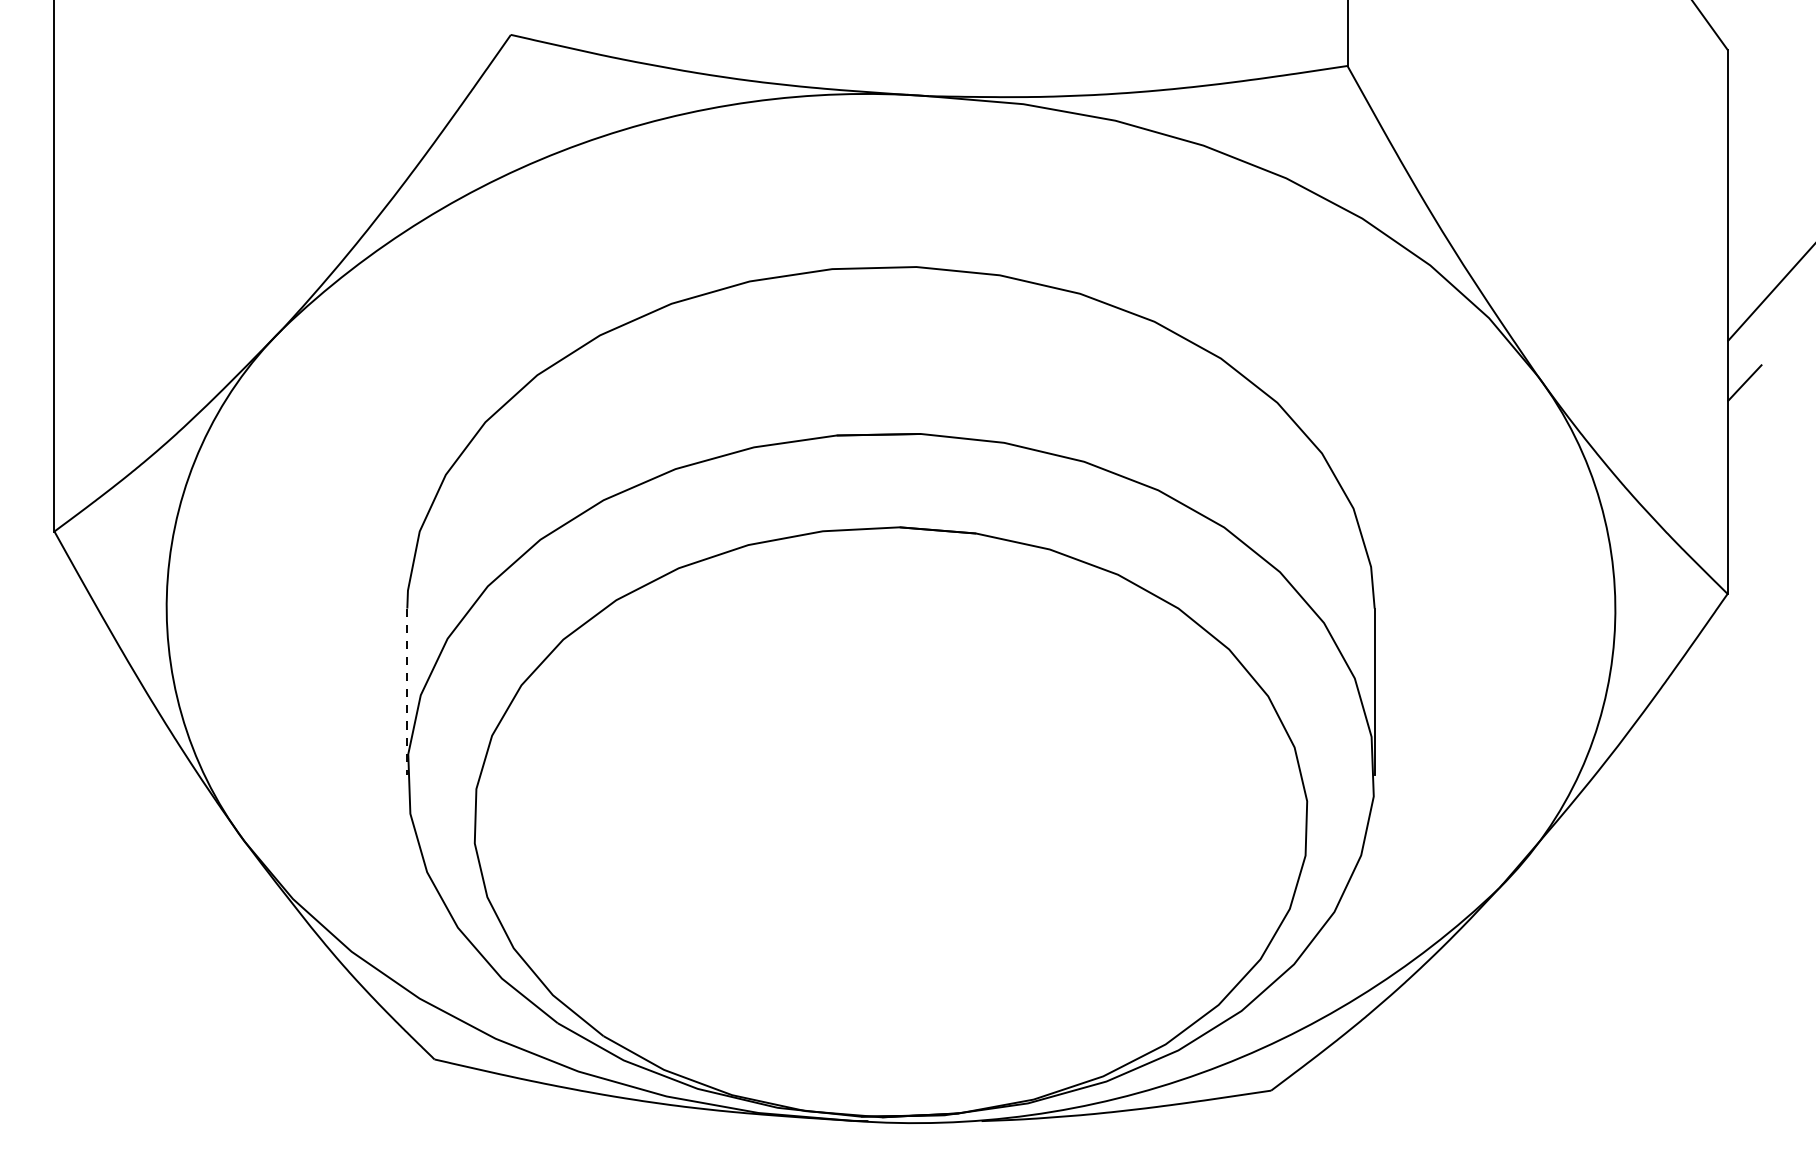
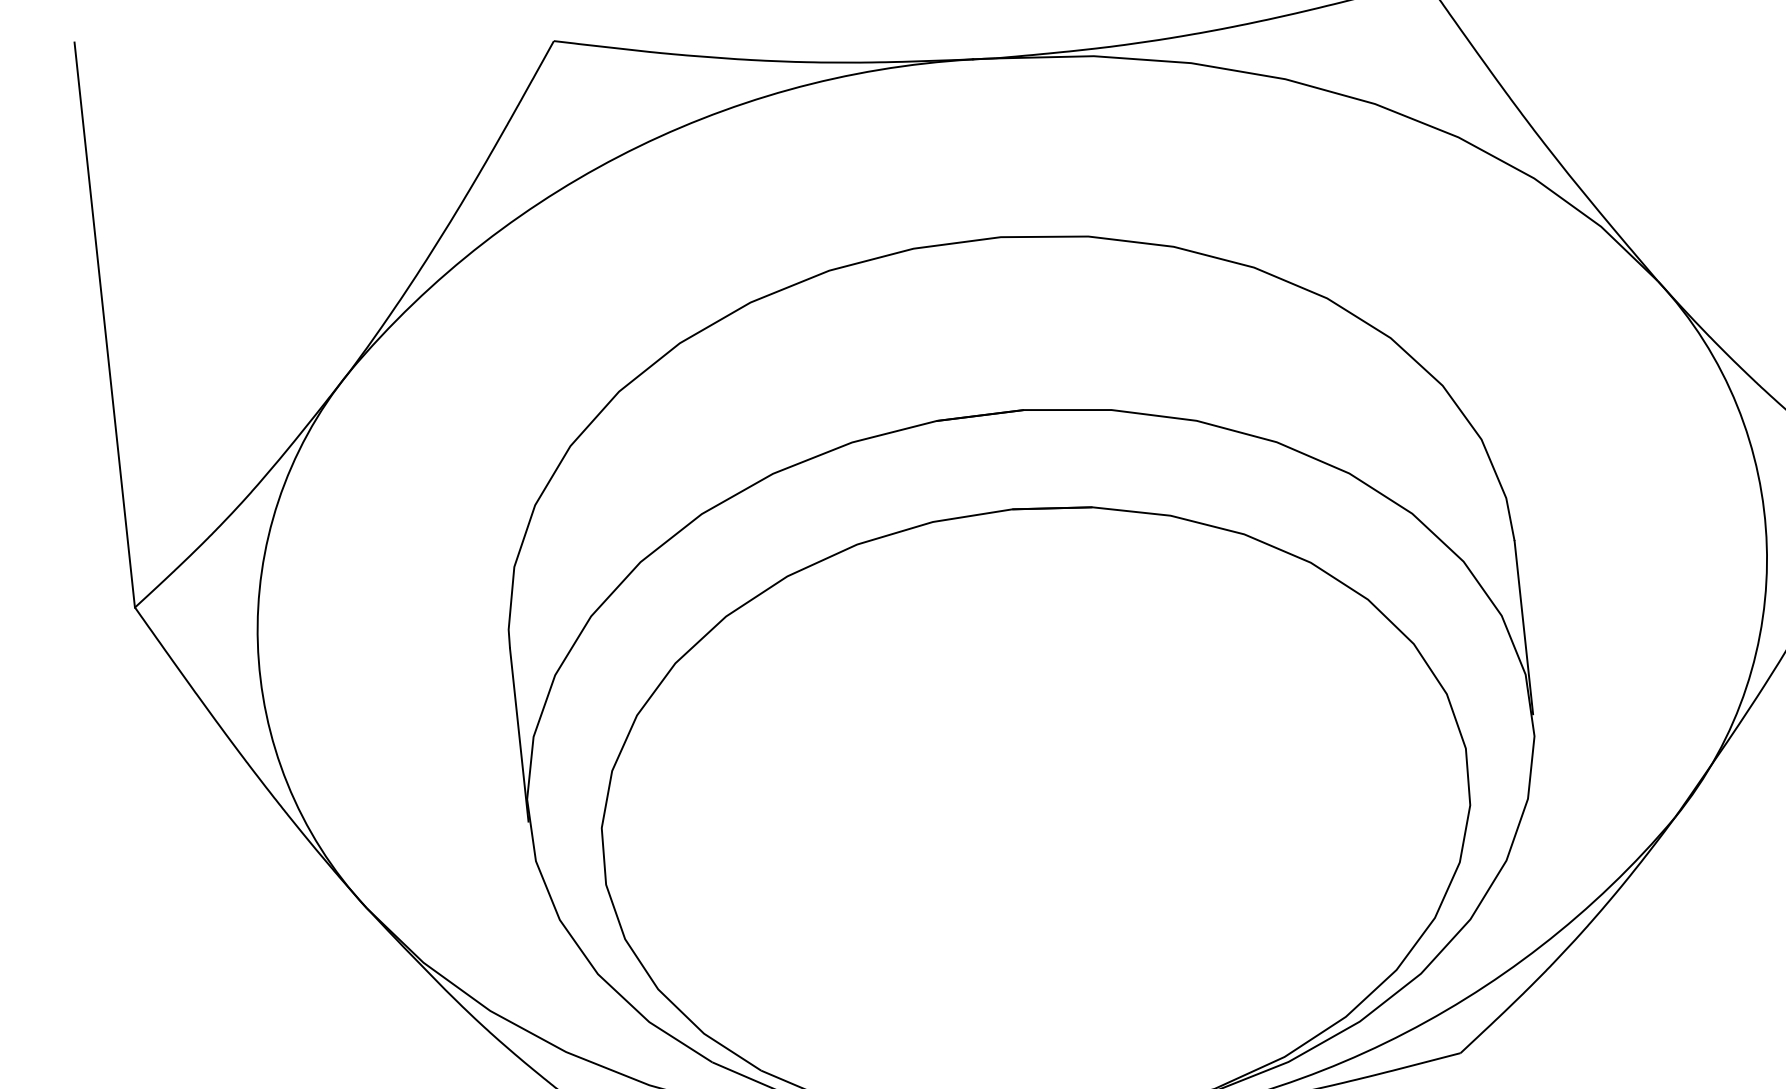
line: (407, 692) -> (519, 735), dashed -> solid

